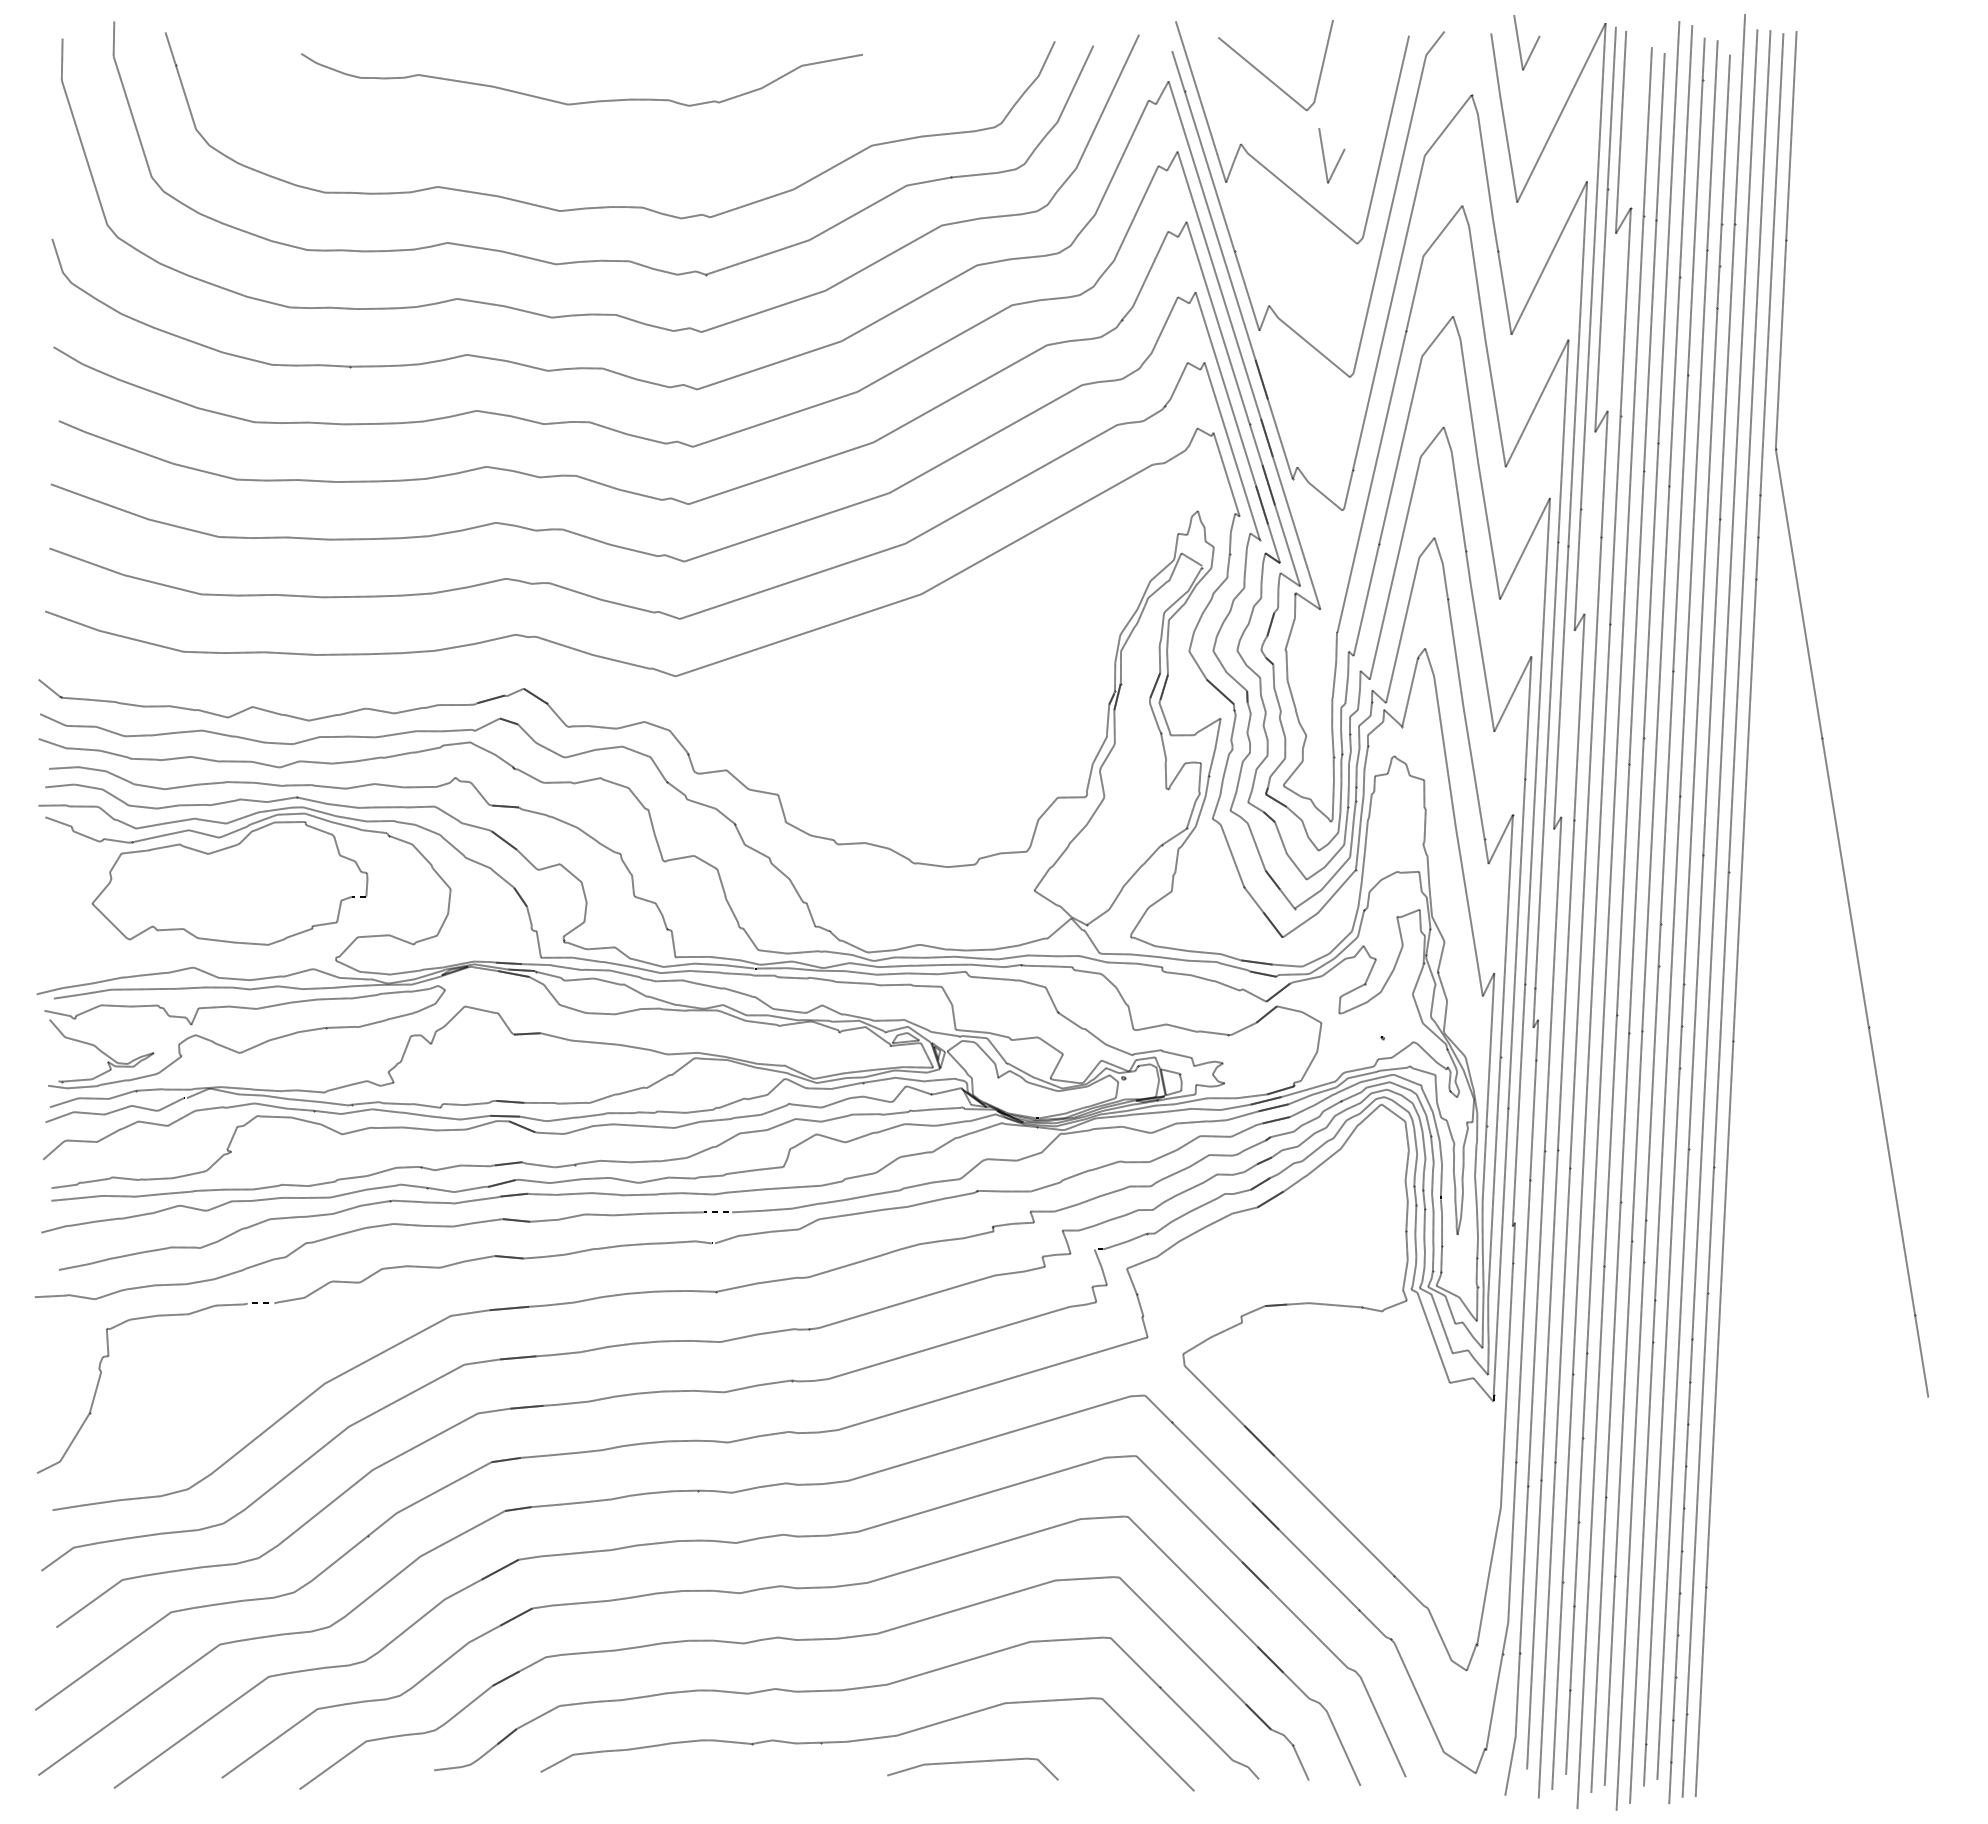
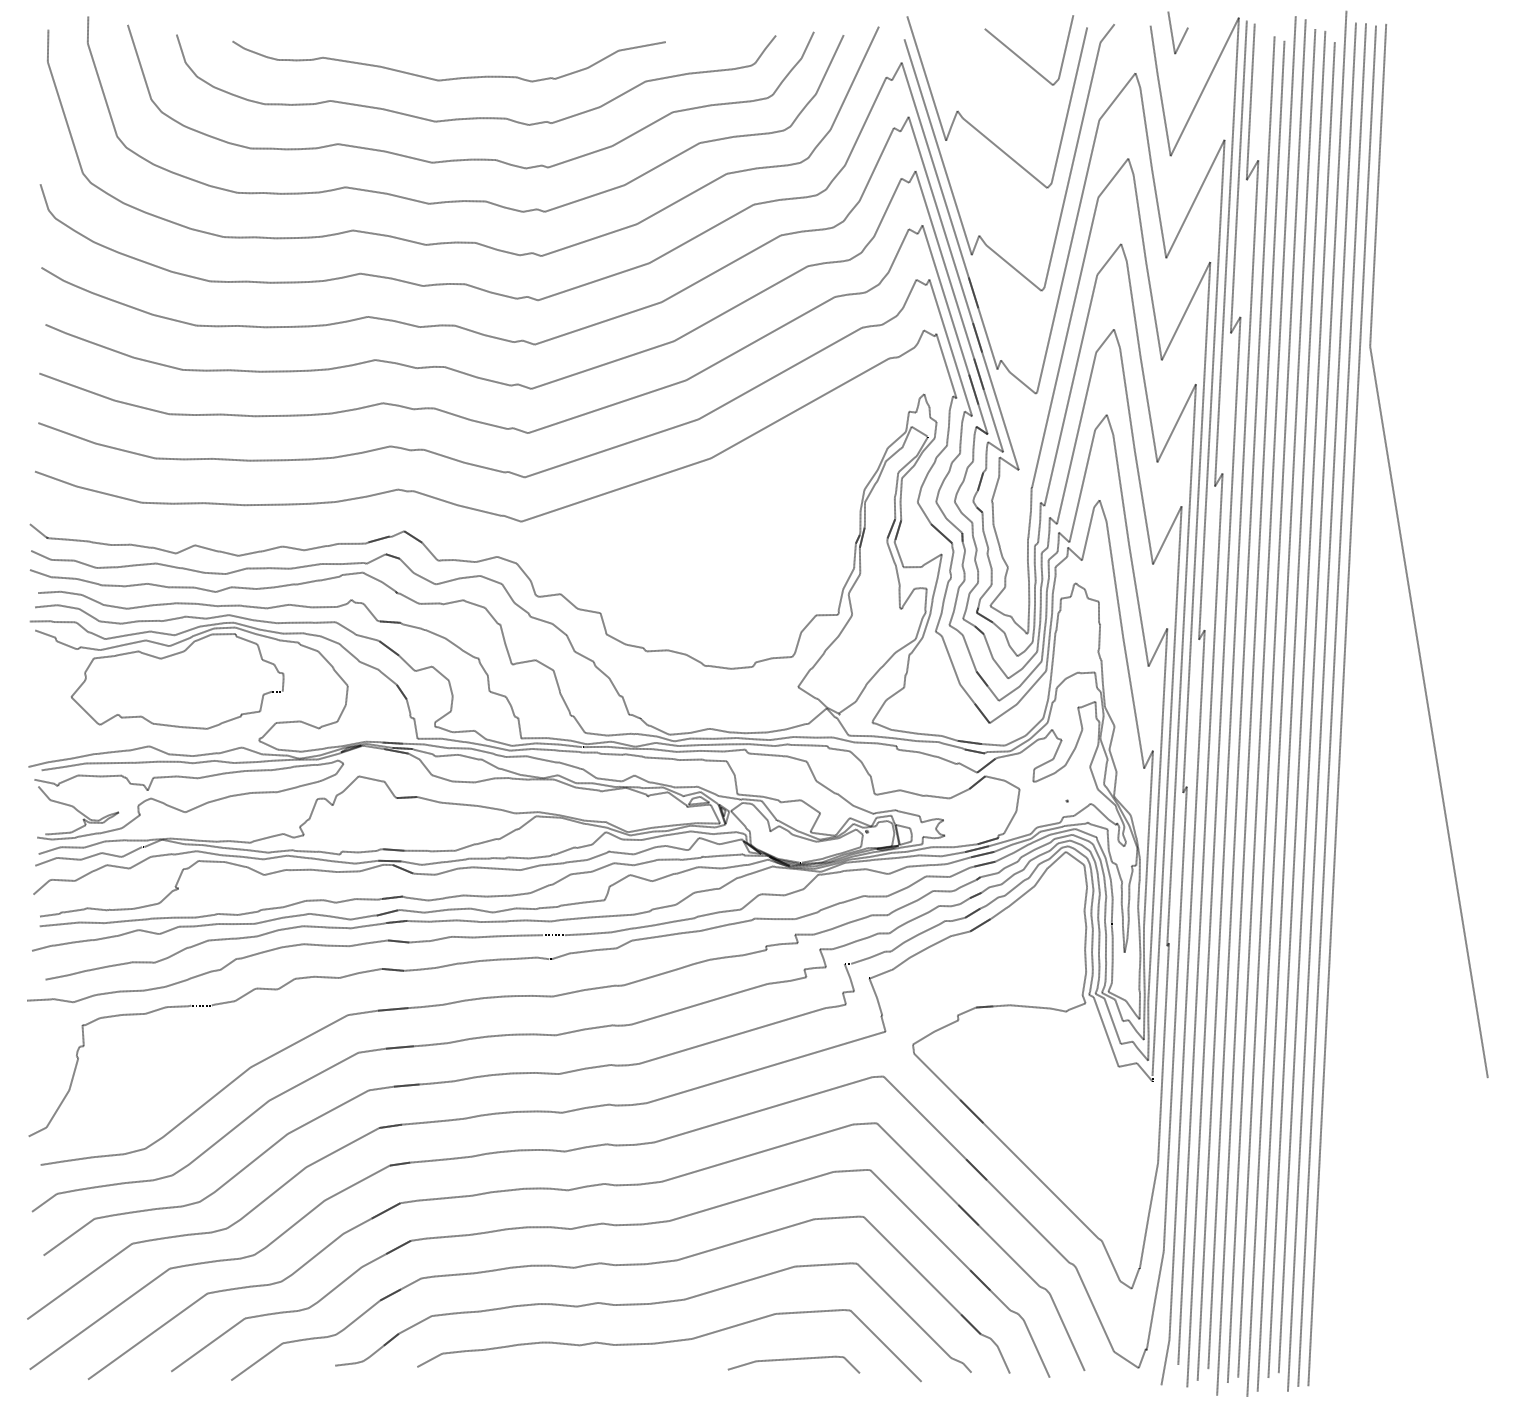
curve: (1268, 77) -> (1023, 59), moved
curve: (616, 152) -> (475, 117), added
line: (1324, 155) -> (1021, 119), removed
curve: (972, 1762) -> (793, 1359), moved

